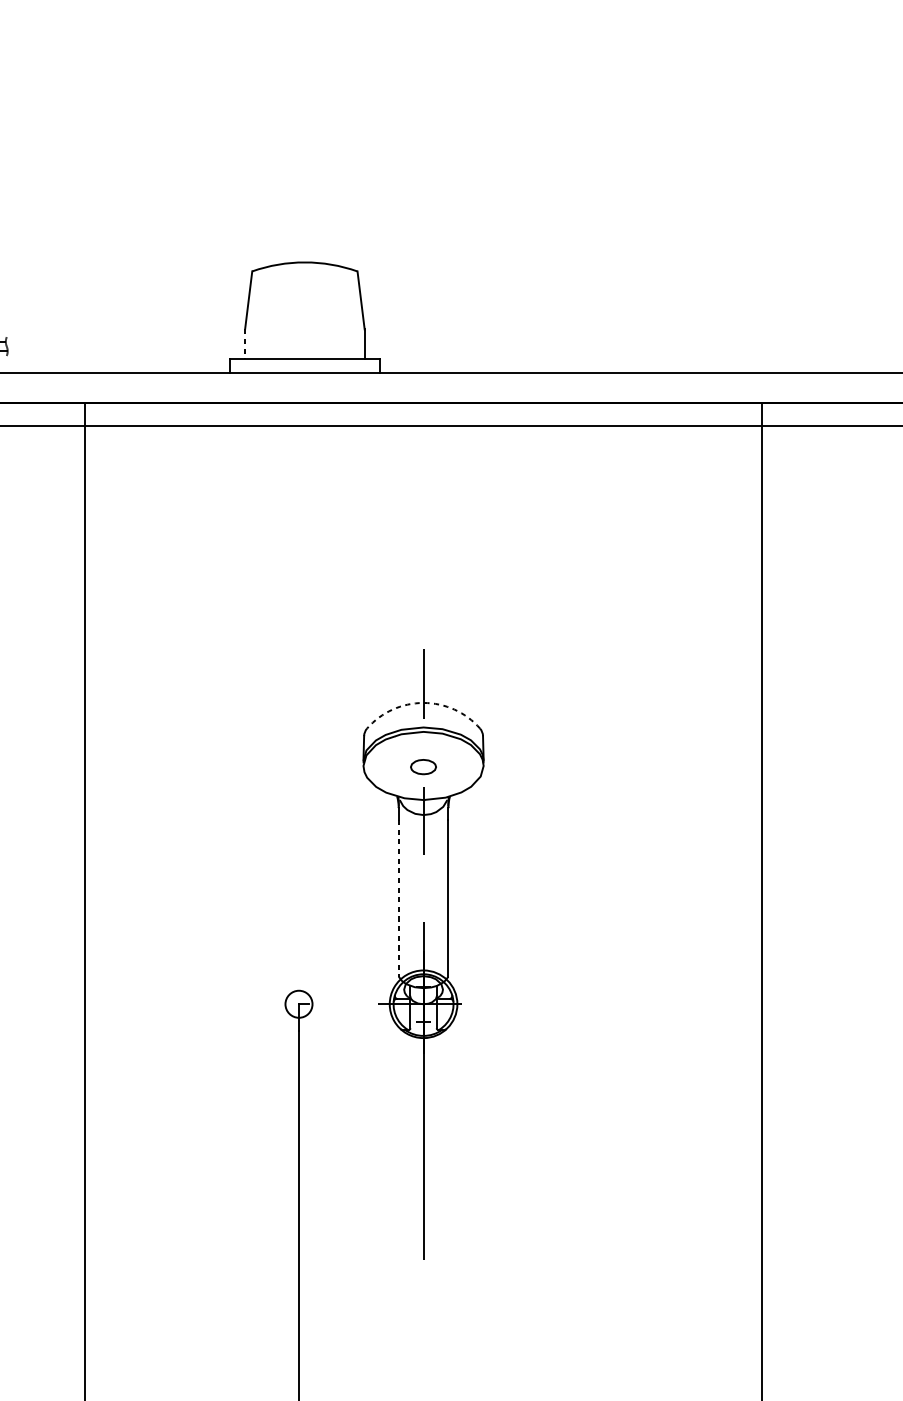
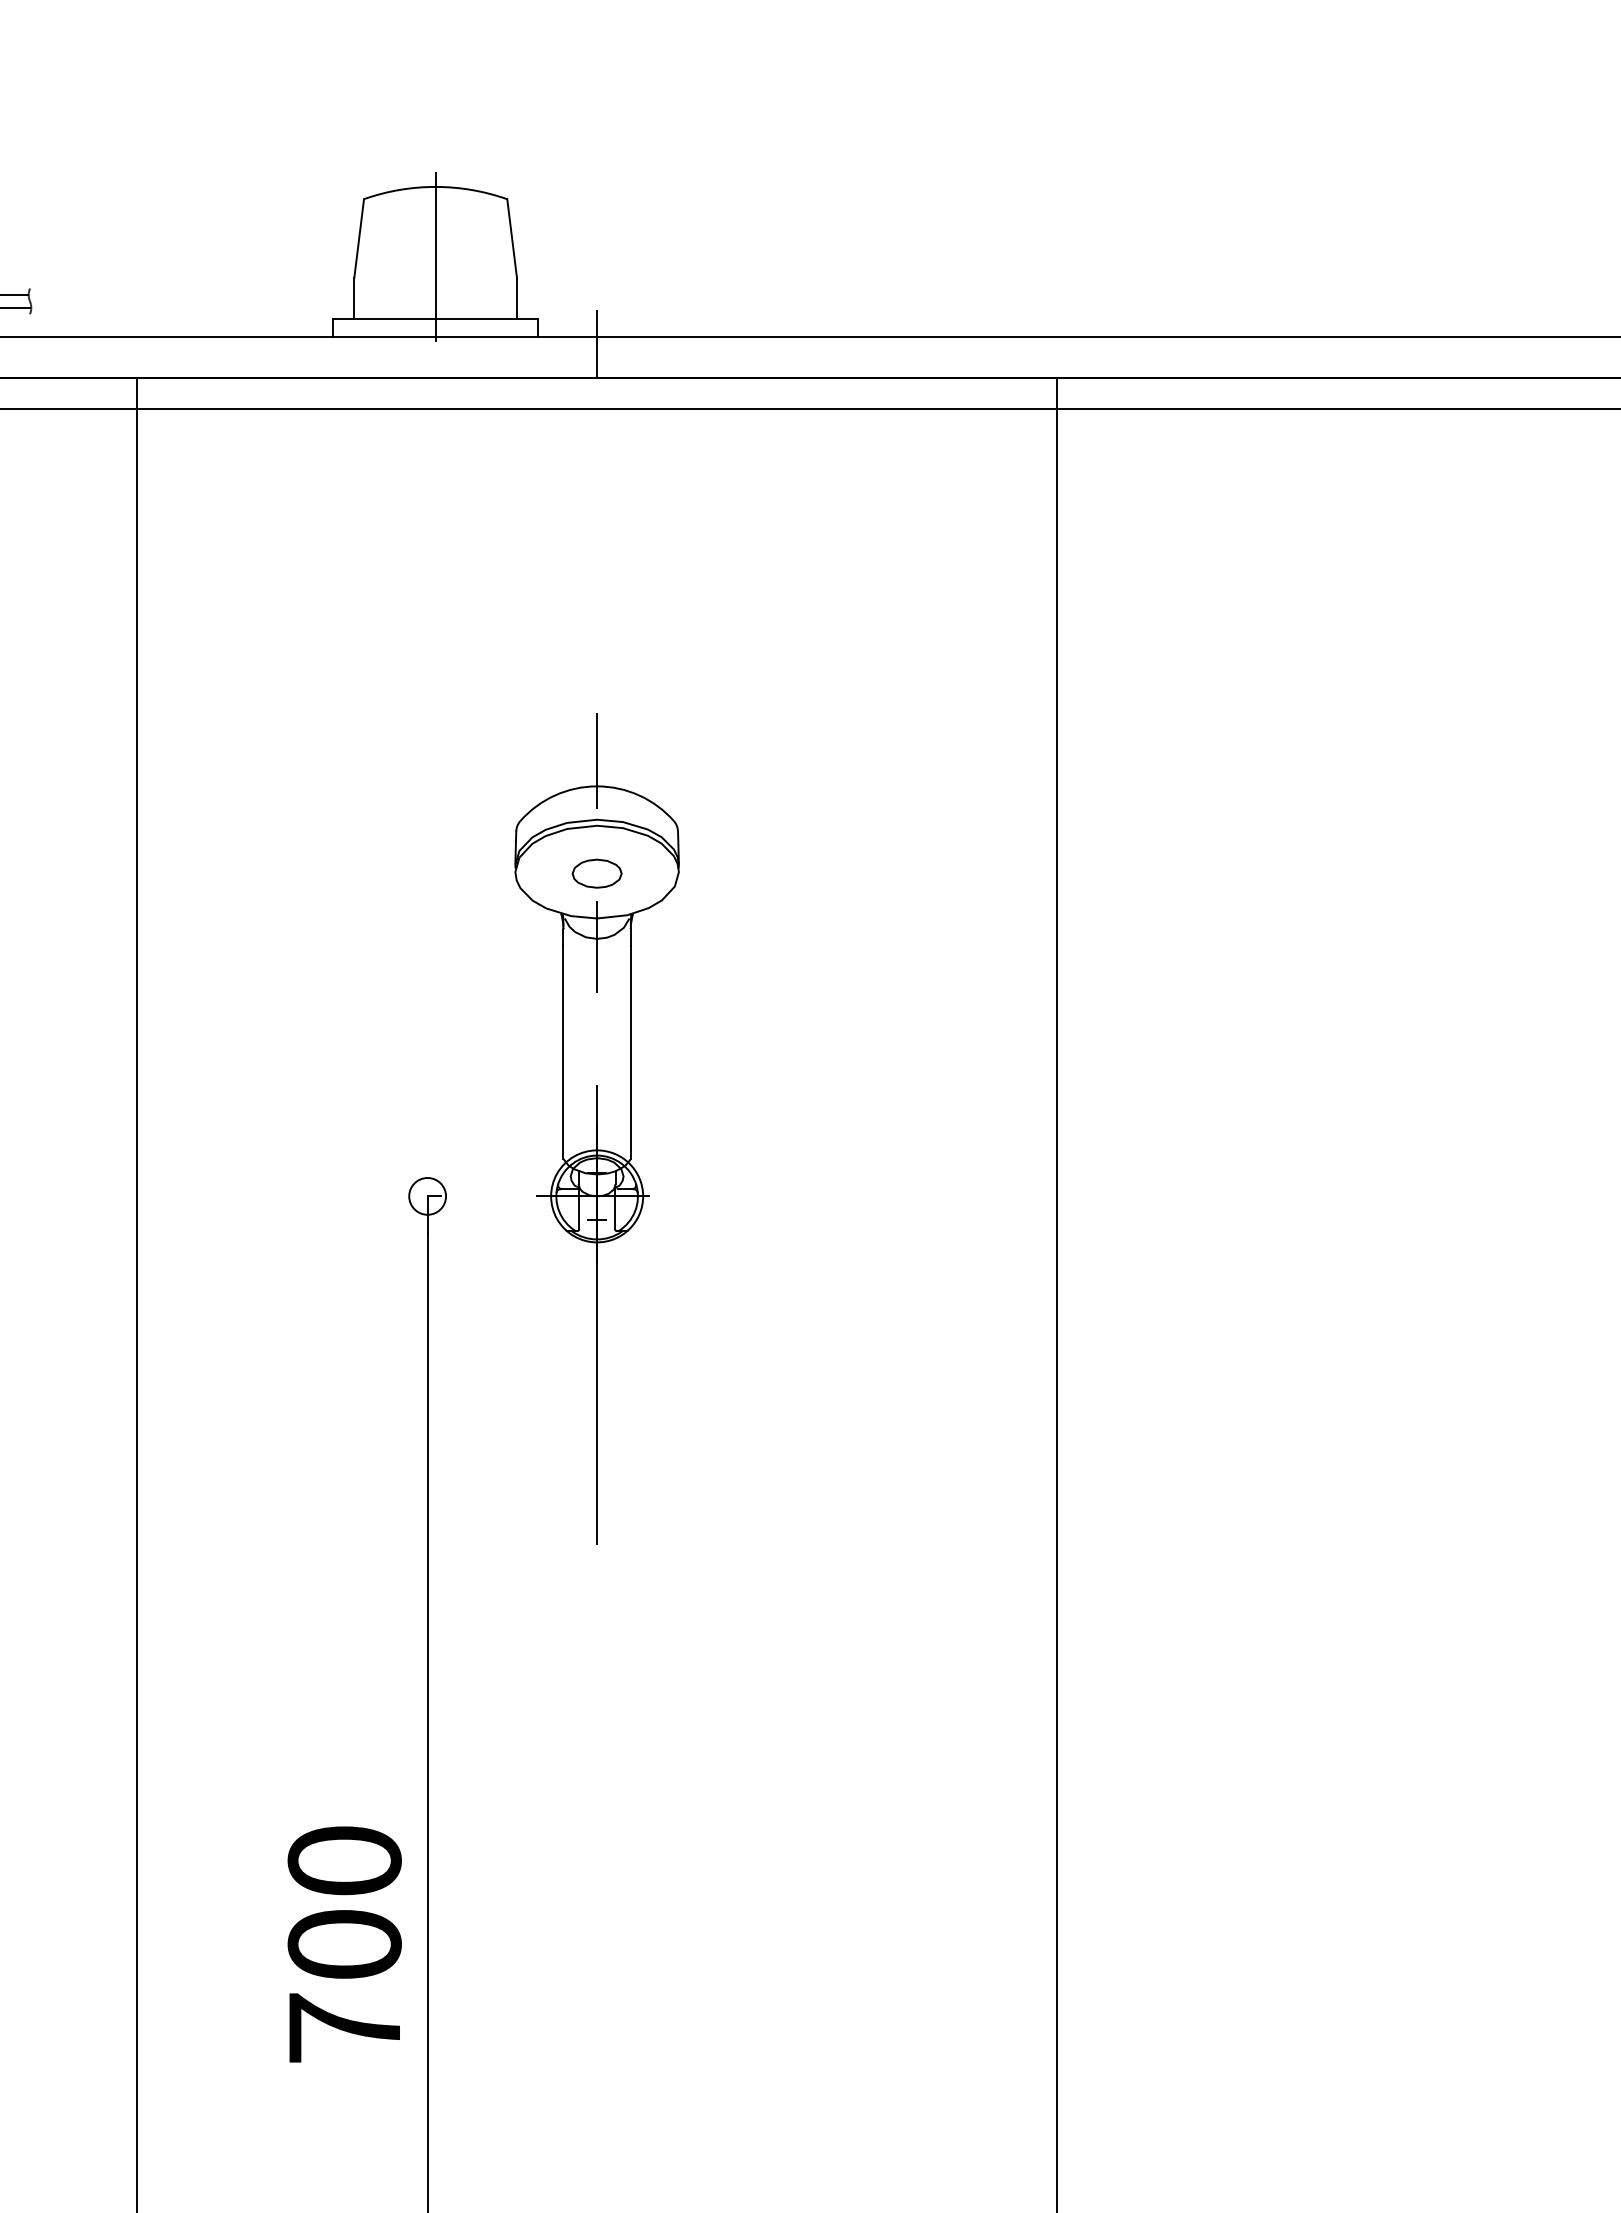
line: (304, 313) -> (435, 256), added
line: (245, 344) -> (354, 298), dashed -> solid
line: (423, 378) -> (597, 344), added
arc: (423, 703) -> (597, 786), dashed -> solid
part: (423, 766) -> (596, 873), size x1.43
line: (398, 898) -> (563, 1052), dashed -> solid

